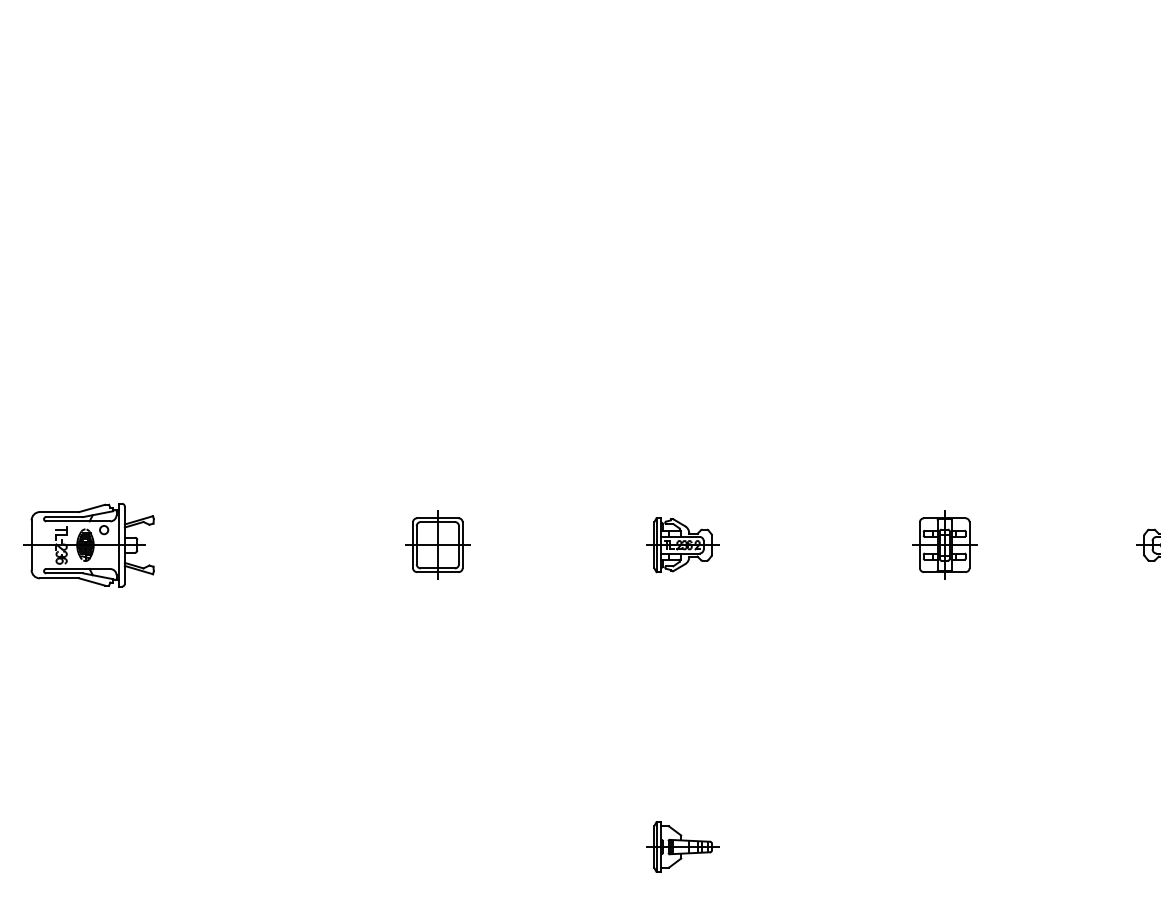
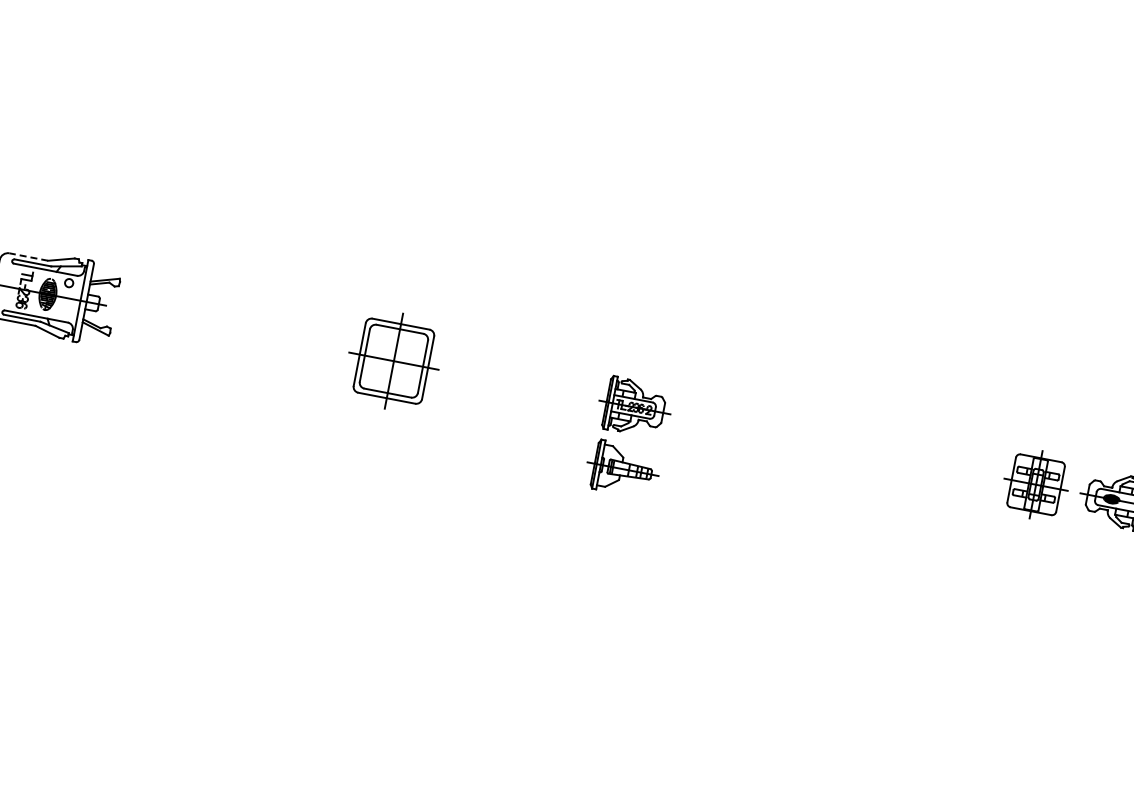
line: (59, 512) -> (28, 257), solid -> dashed
part: (437, 544) -> (393, 360), size x1.4
part: (944, 544) -> (1035, 484), moved
part: (682, 846) -> (622, 468), moved

